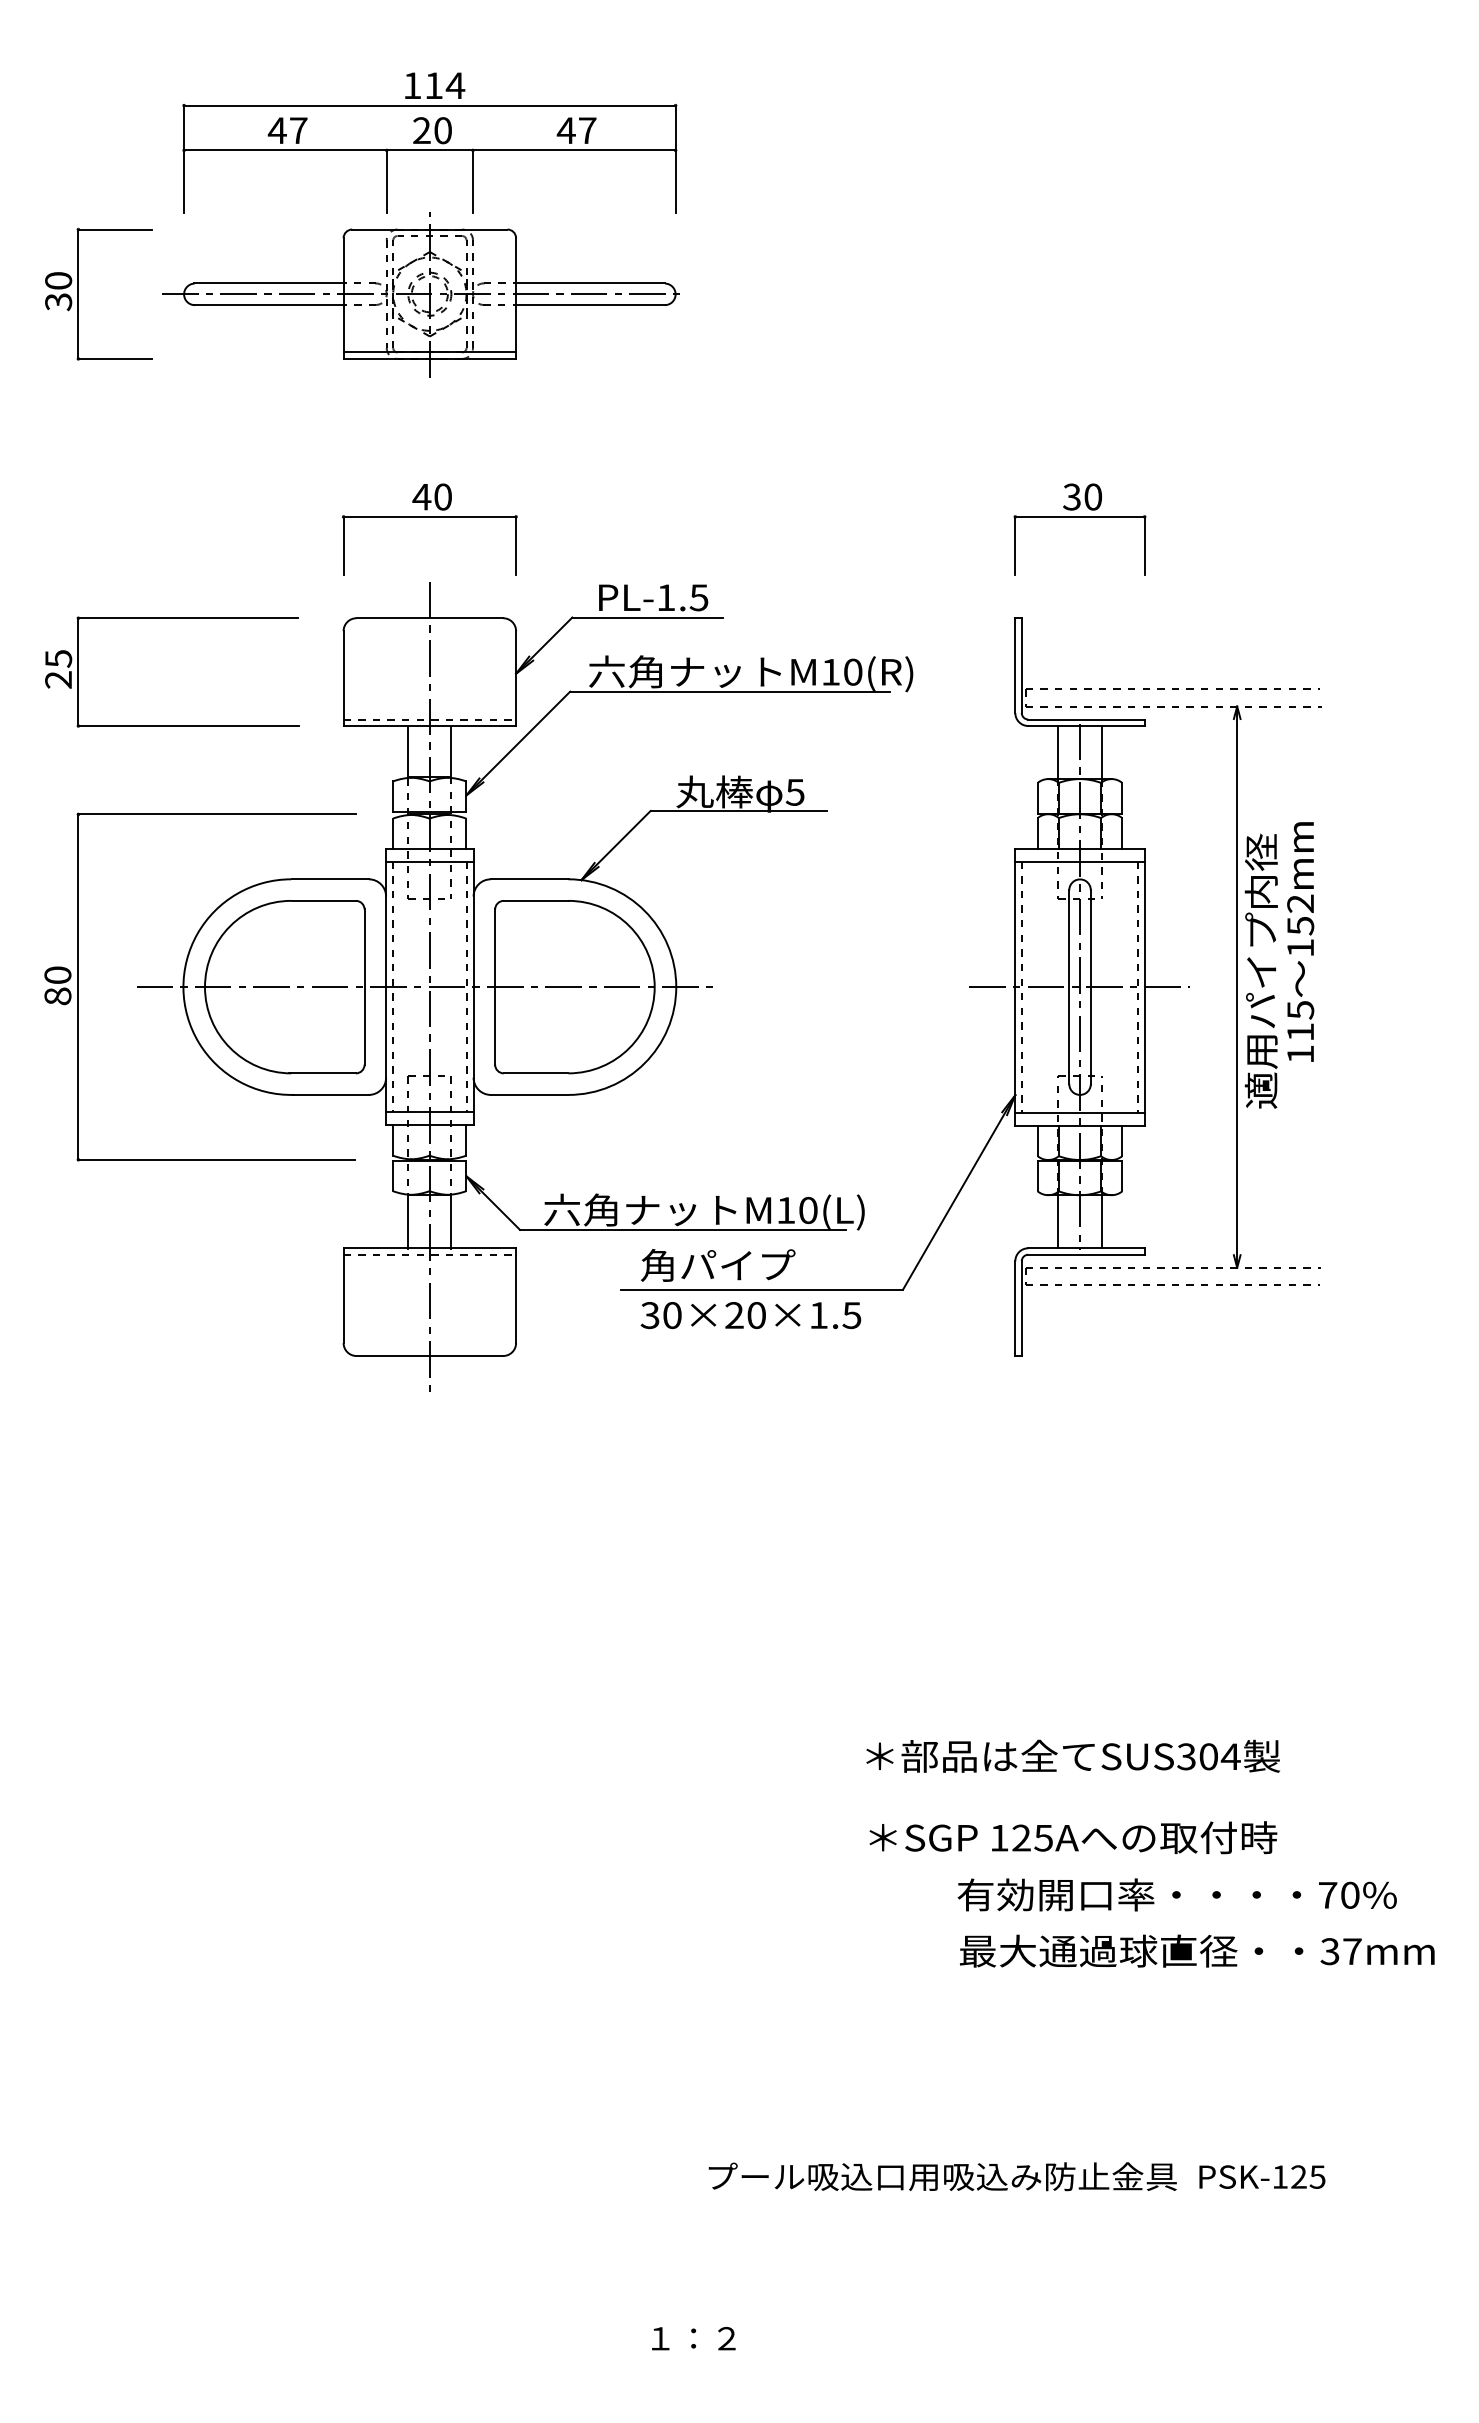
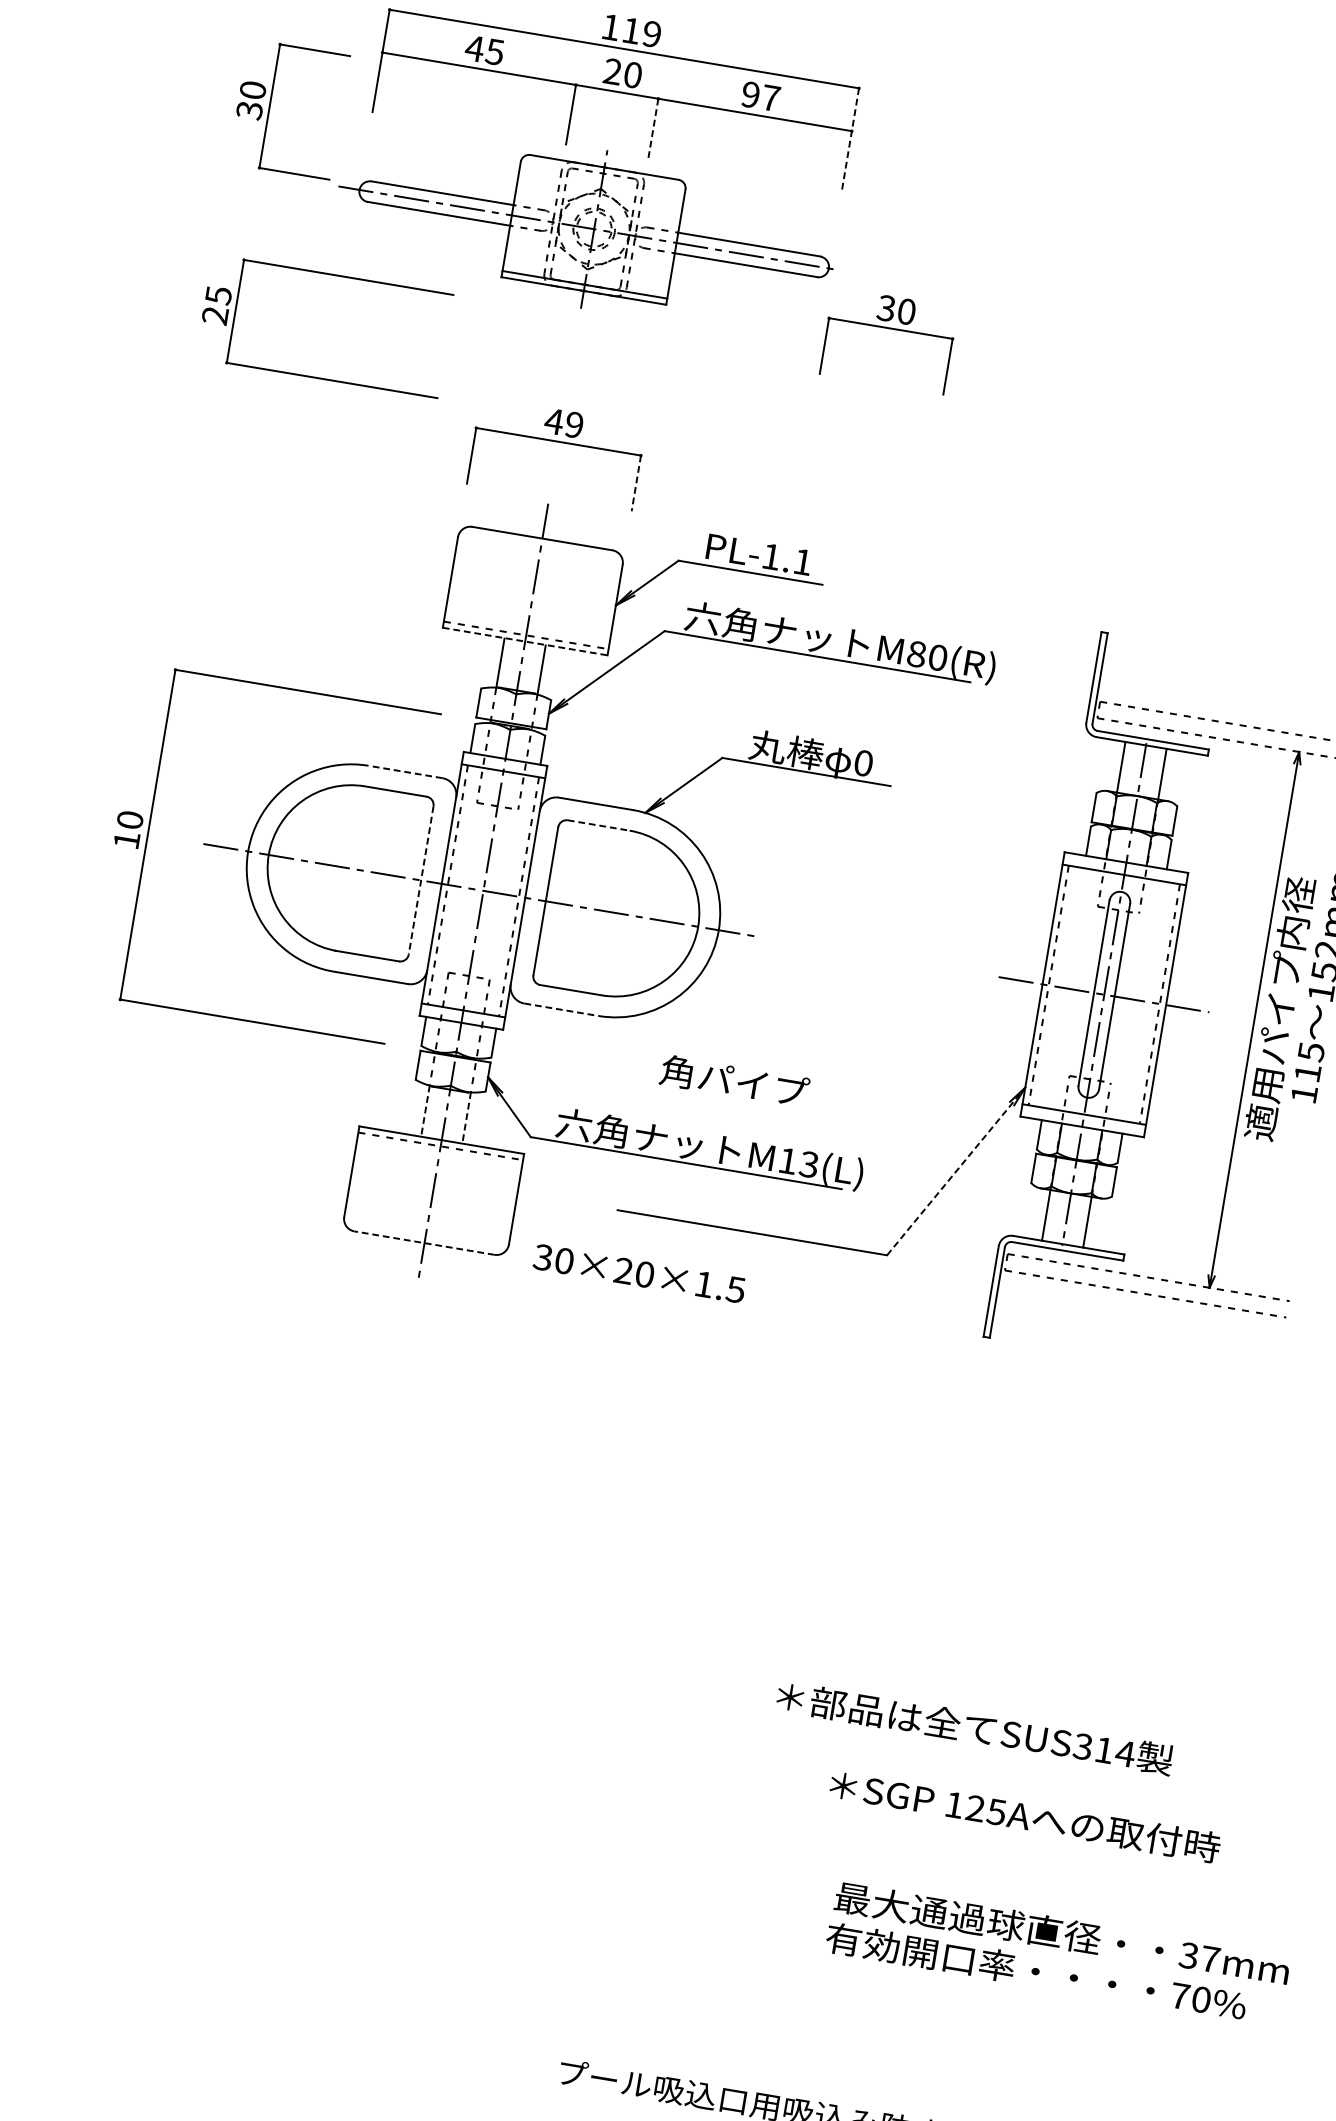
text: (455, 85) -> (652, 33), 114 -> 119
text: (298, 130) -> (494, 51), 47 -> 45
text: (565, 130) -> (749, 94), 47 -> 97
line: (675, 159) -> (850, 139), solid -> dashed
line: (472, 182) -> (652, 129), solid -> dashed
part: (78, 293) -> (269, 105), moved
text: (442, 496) -> (573, 424), 40 -> 49
part: (1079, 517) -> (890, 329), moved
line: (516, 546) -> (636, 483), solid -> dashed
text: (698, 597) -> (802, 561), PL-1.5 -> PL-1.1
part: (172, 618) -> (333, 275), moved
text: (830, 671) -> (916, 653), M10(R) -> M80(R)
line: (430, 726) -> (525, 642), solid -> dashed
text: (794, 791) -> (862, 762), 5 -> 0
line: (330, 879) -> (405, 772), solid -> dashed
line: (536, 900) -> (599, 825), solid -> dashed
line: (364, 987) -> (421, 880), solid -> dashed
text: (57, 996) -> (126, 840), 80 -> 10
line: (529, 1094) -> (561, 1009), solid -> dashed
line: (959, 1191) -> (956, 1170), solid -> dashed
text: (807, 1210) -> (808, 1164), M10(L) -> M13(L)
line: (408, 1222) -> (425, 1112), solid -> dashed
line: (451, 1222) -> (466, 1119), solid -> dashed
text: (718, 1265) -> (734, 1081), moved
text: (750, 1315) -> (638, 1273), moved
line: (429, 1356) -> (424, 1243), solid -> dashed
text: (1208, 1756) -> (1104, 1749), SUS304 -> SUS314
text: (1073, 1837) -> (1025, 1816), moved
text: (1176, 1894) -> (1035, 1971), moved

